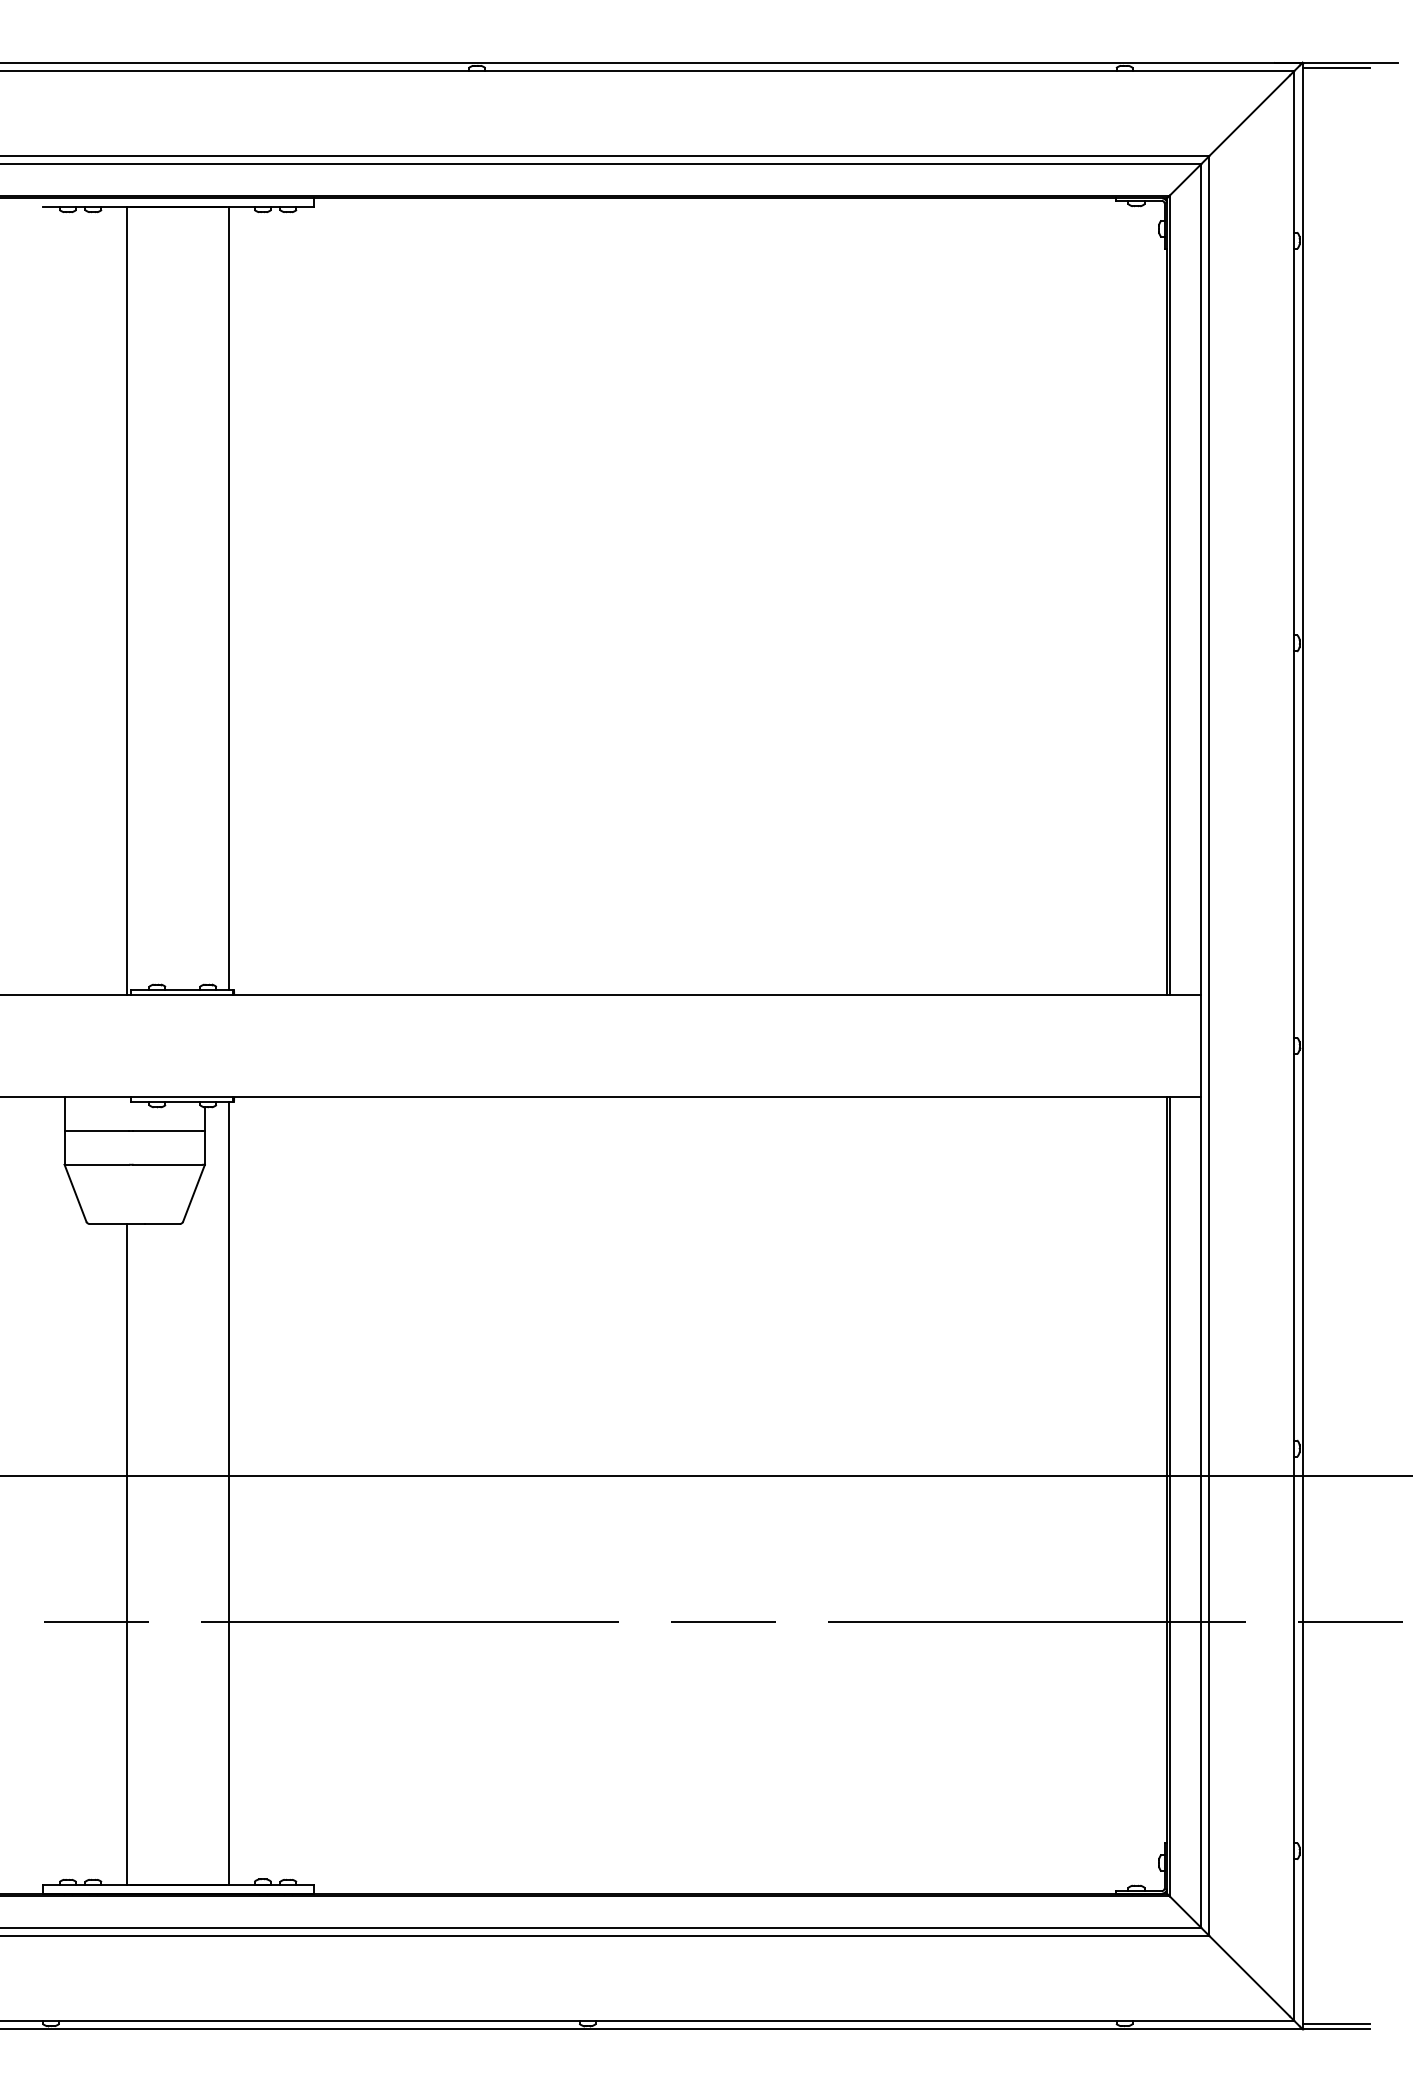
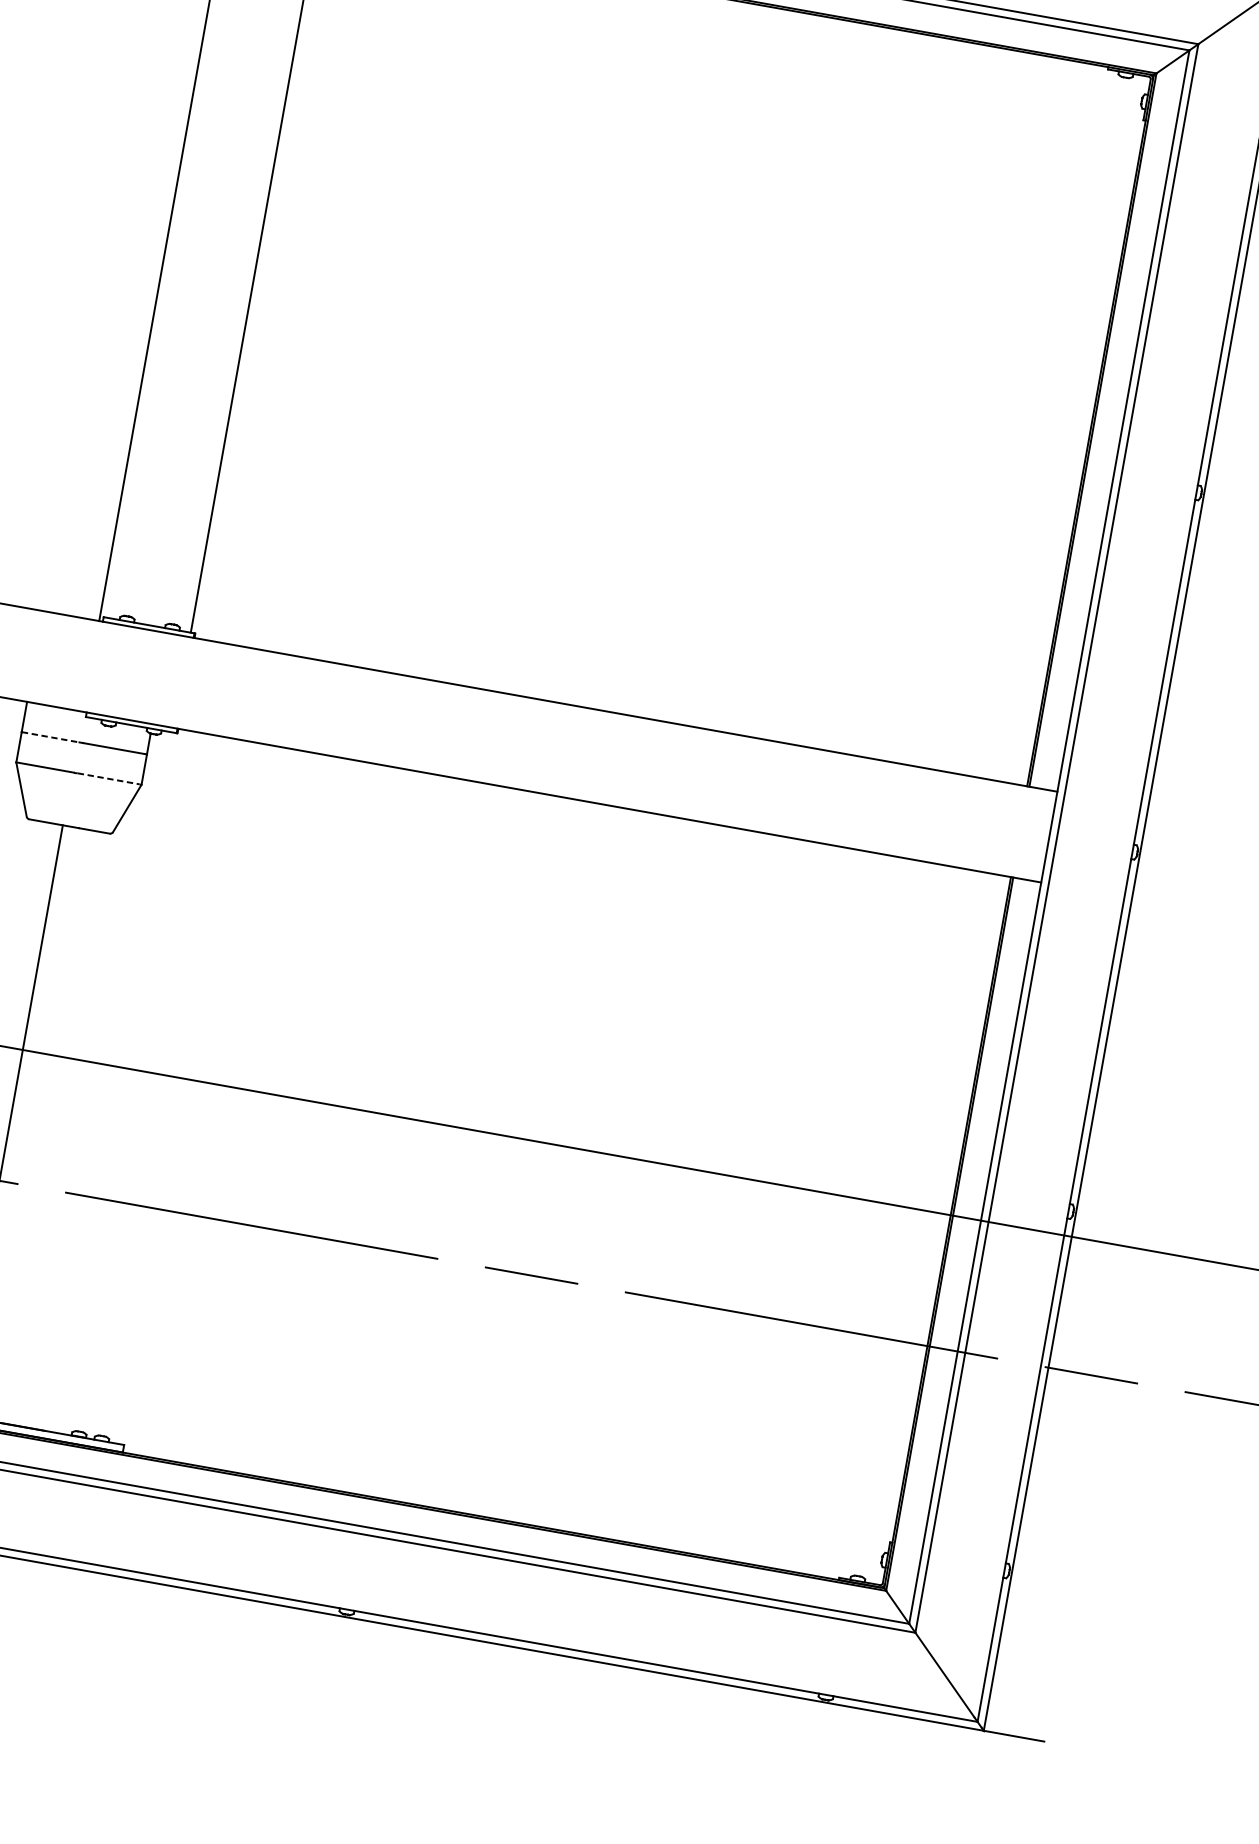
line: (97, 1130) -> (51, 737), solid -> dashed
line: (168, 1164) -> (109, 778), solid -> dashed
line: (229, 1493) -> (111, 1082), removed
line: (1336, 2024) -> (1014, 1731), removed

